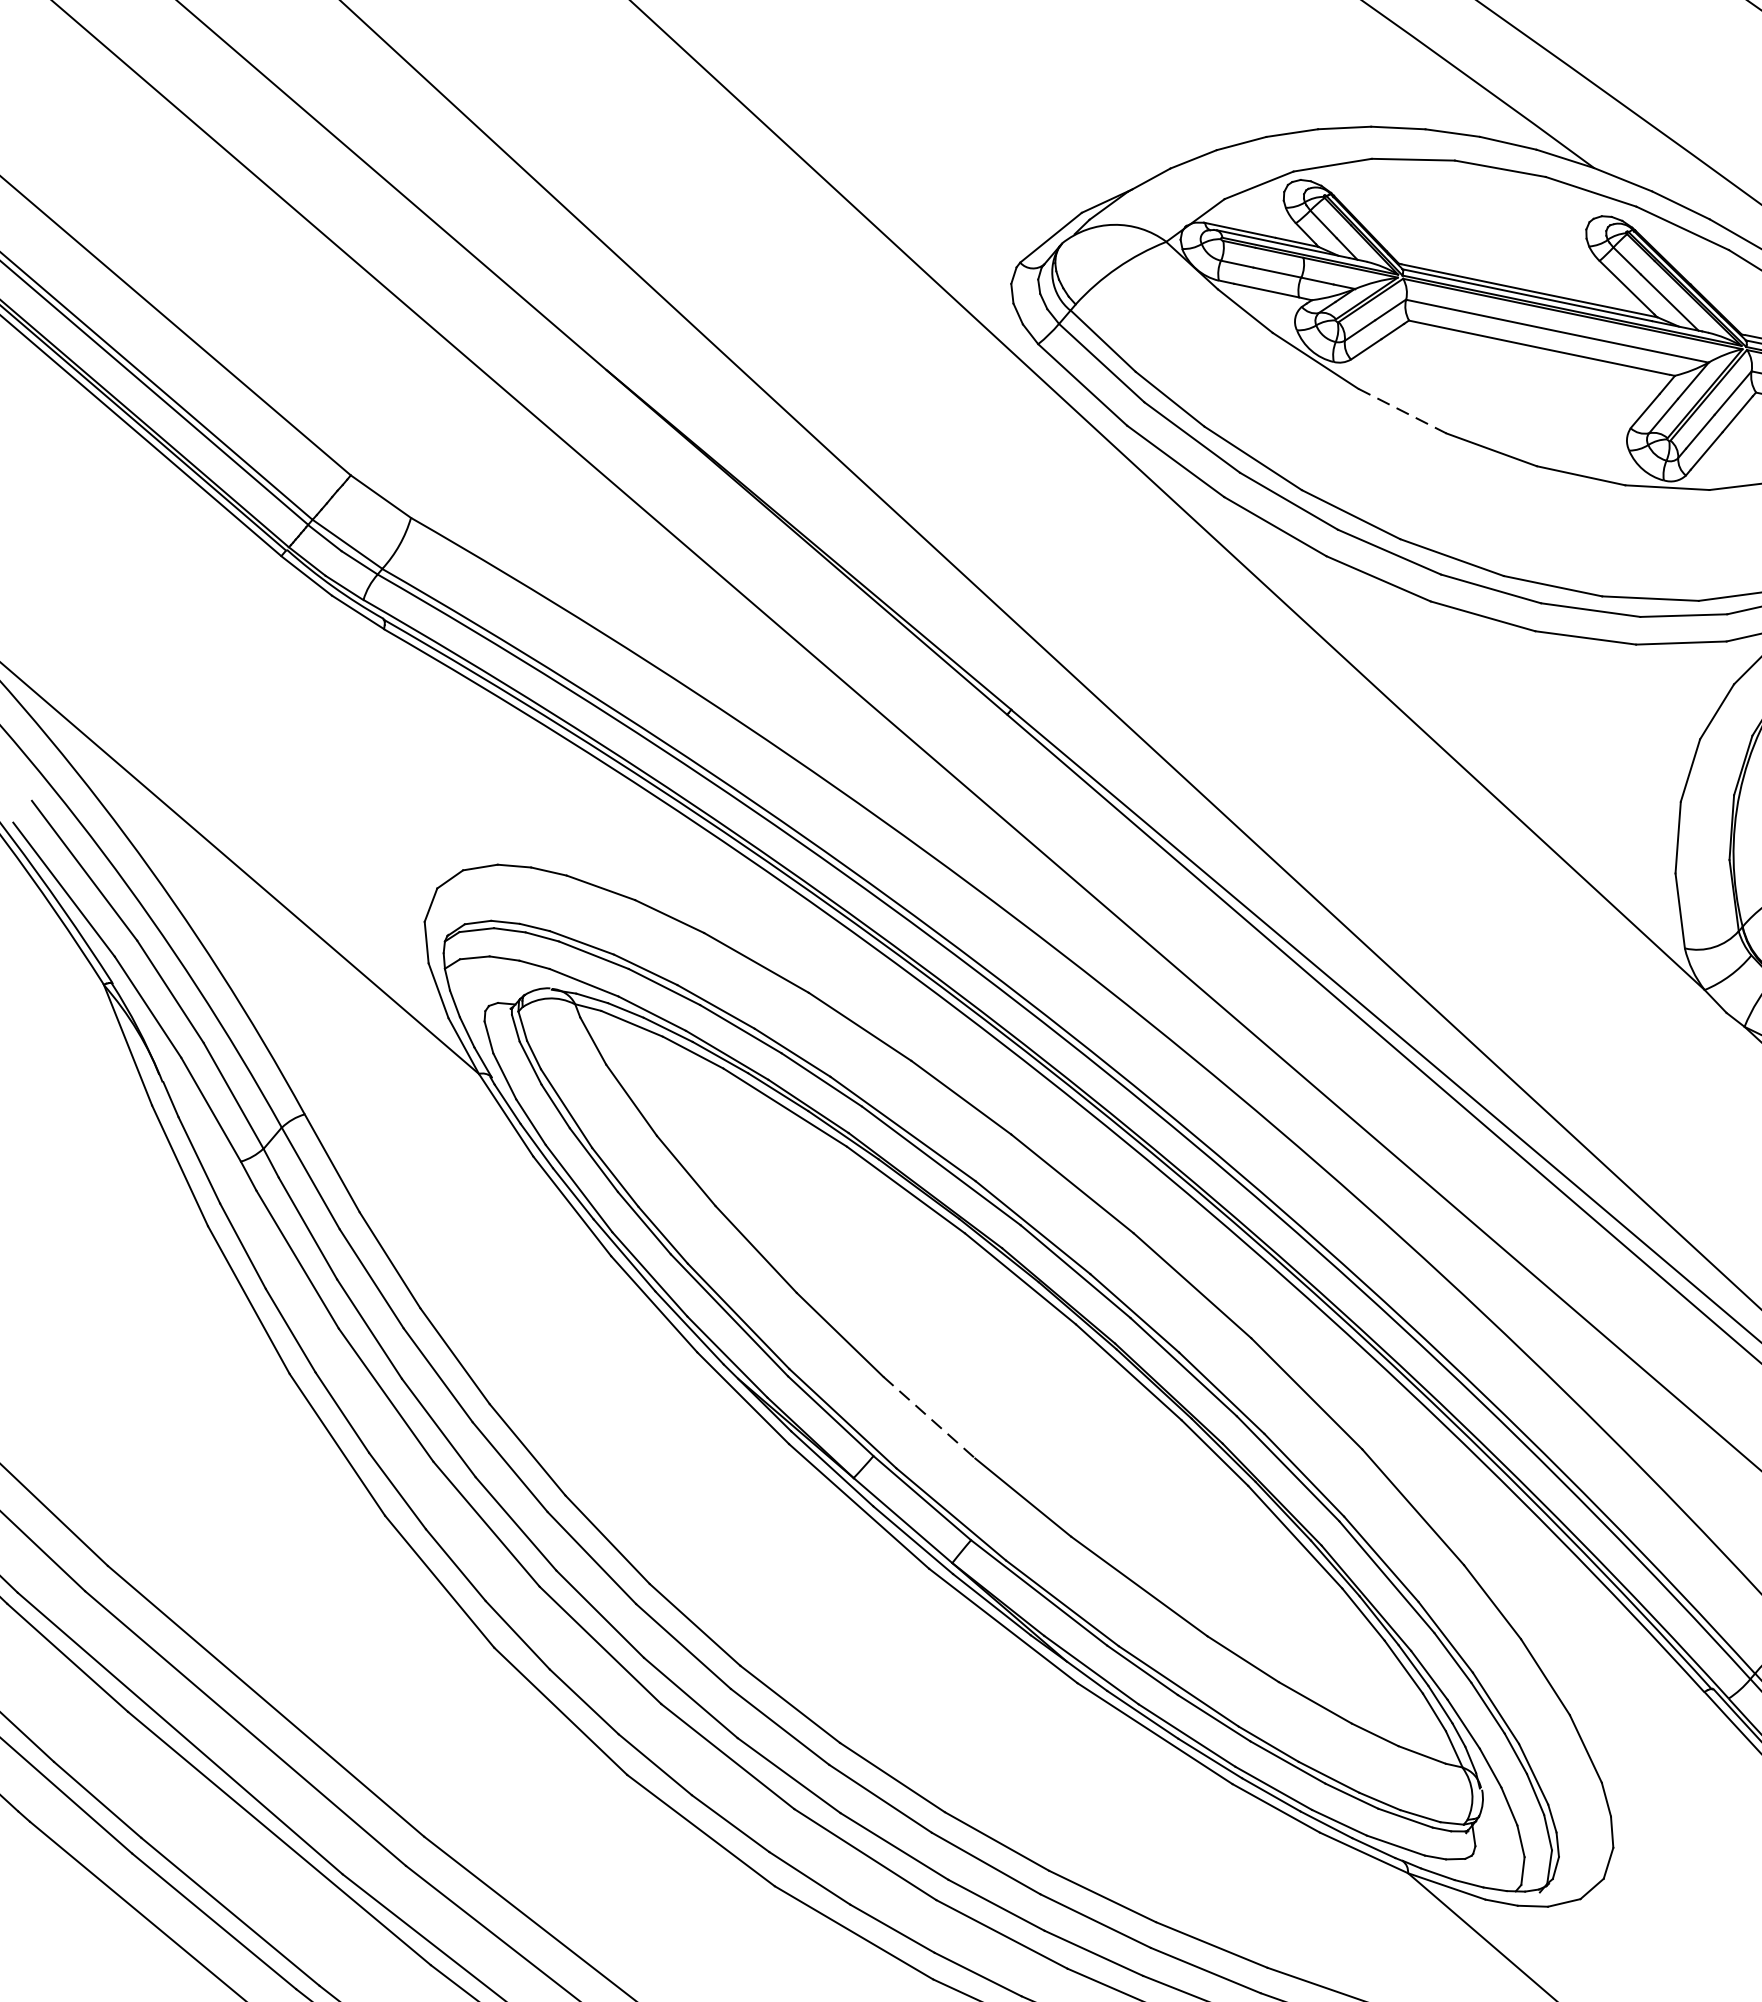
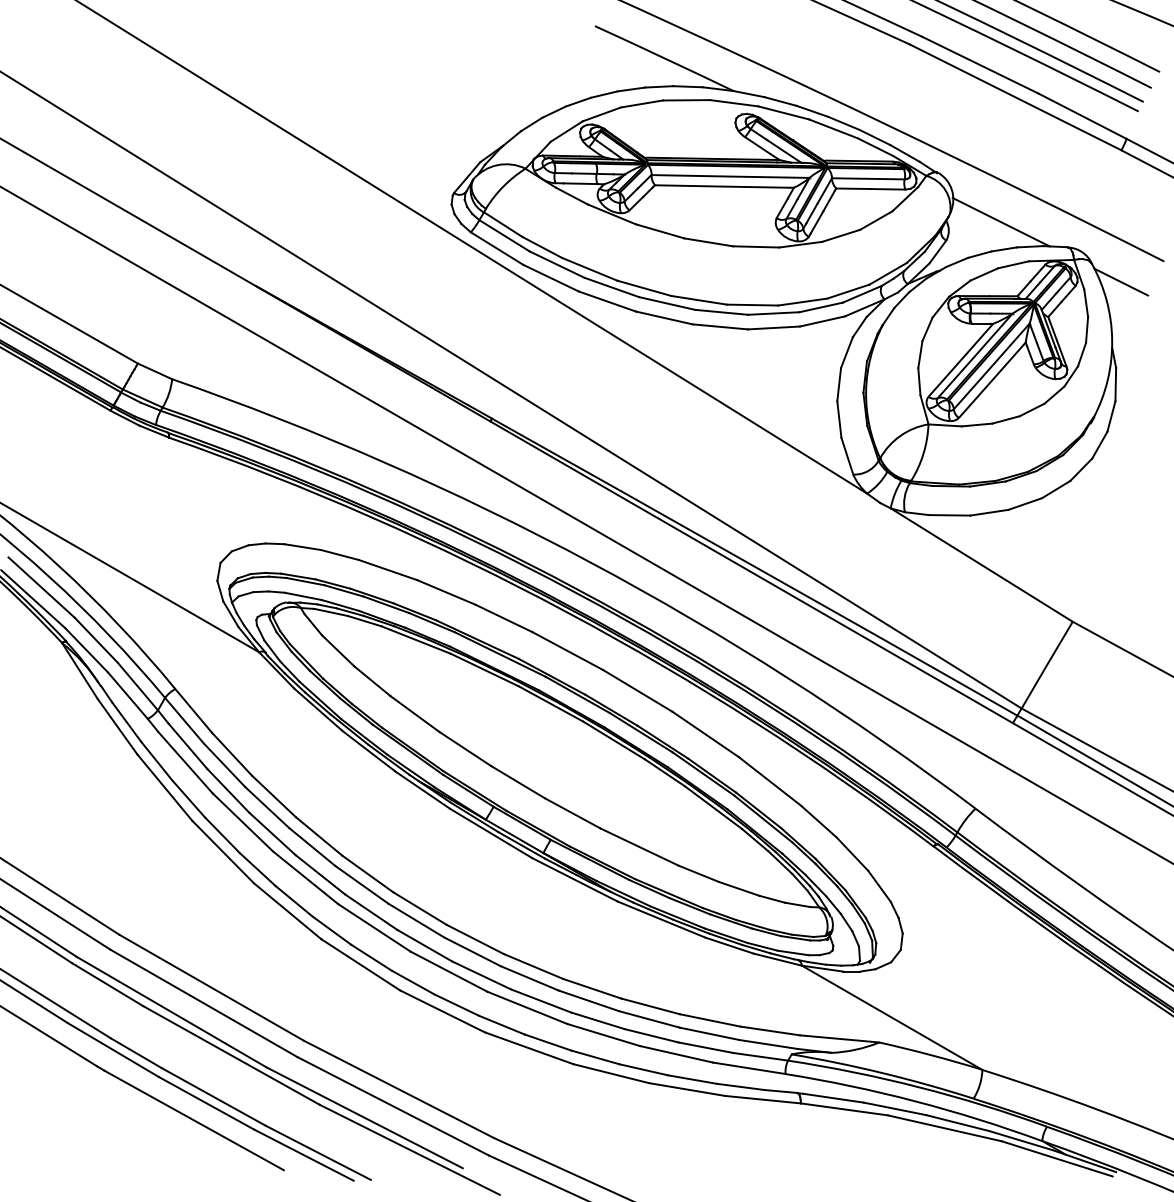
line: (1402, 411) -> (660, 231), dashed -> solid
line: (930, 1418) -> (518, 782), dashed -> solid

